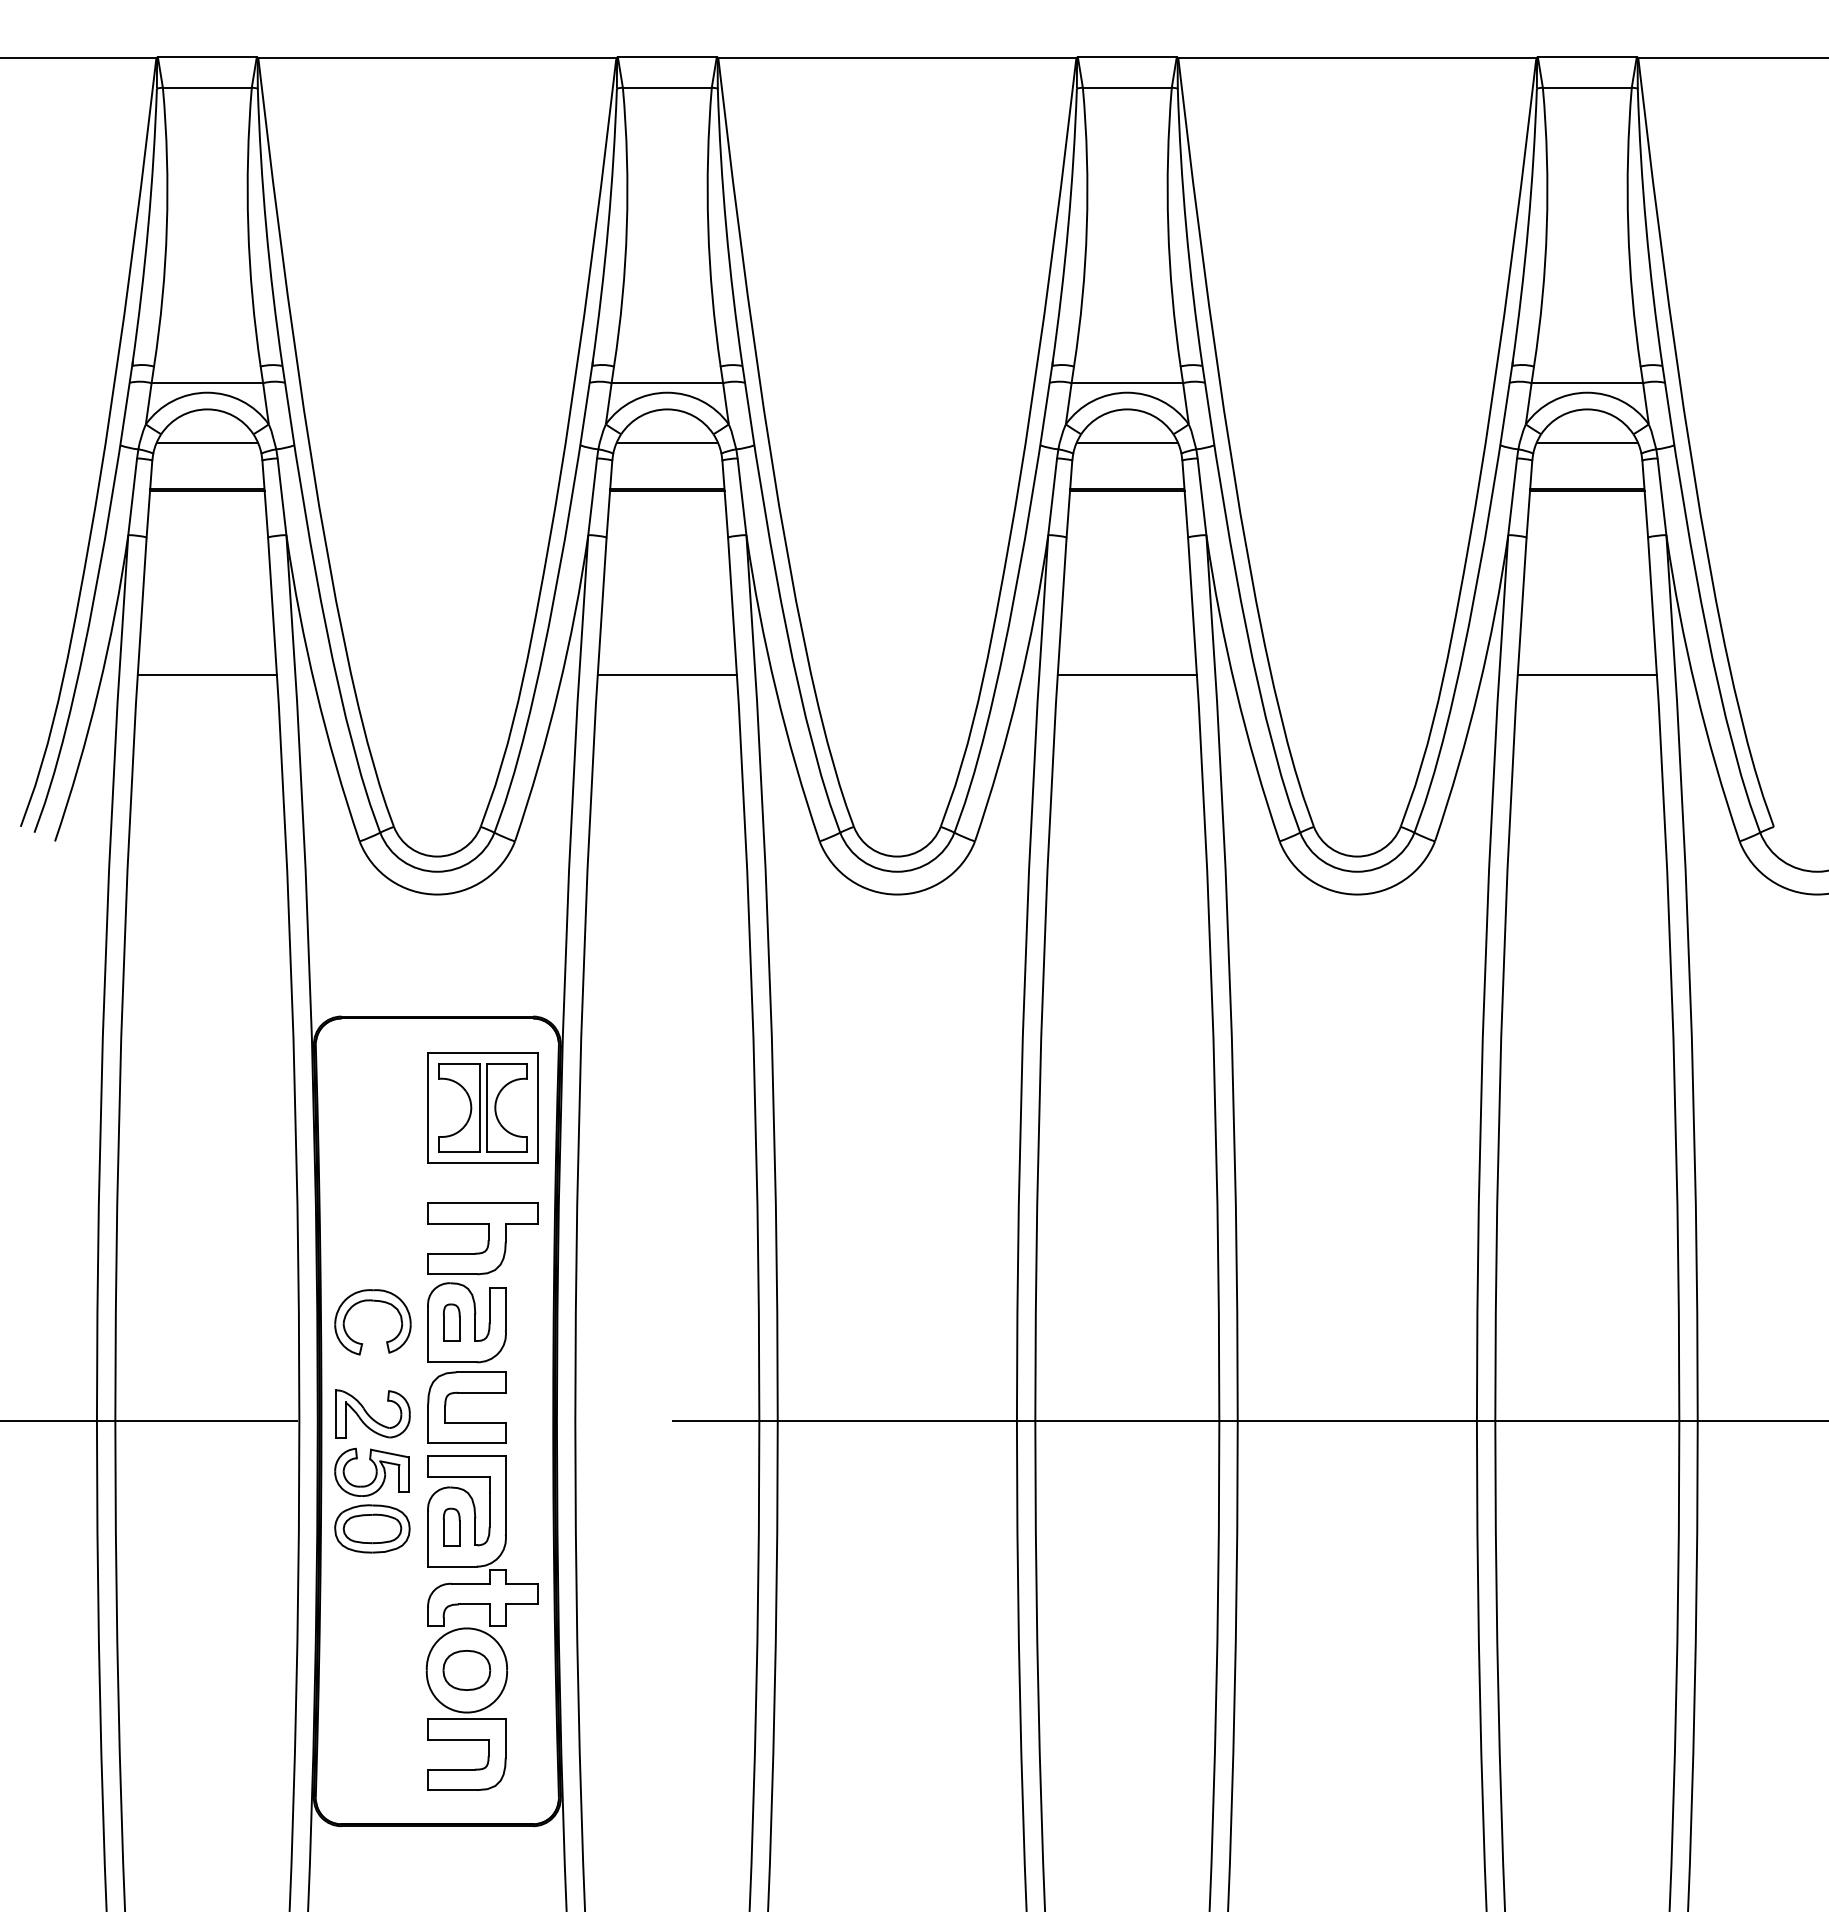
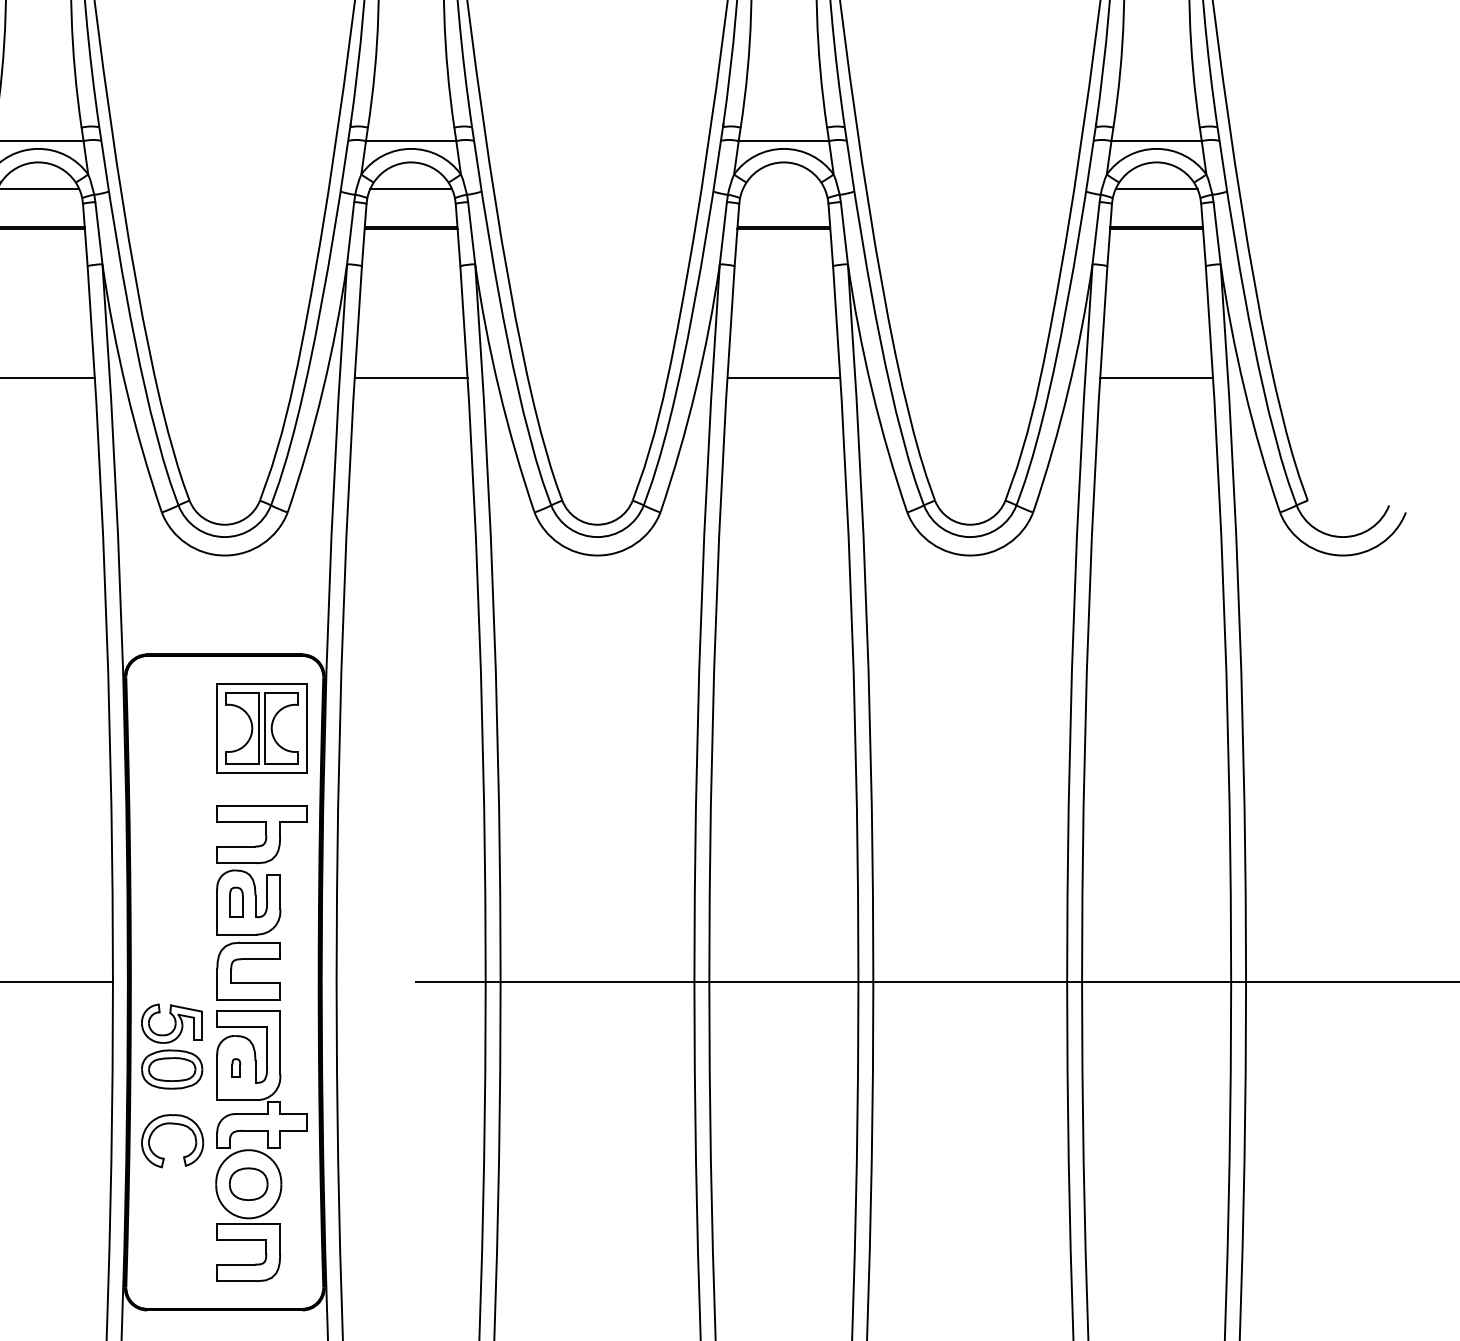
line: (1126, 442) -> (783, 189), removed
part: (372, 1301) -> (172, 1124), moved
part: (372, 1413) -> (172, 976), removed
part: (451, 1526) -> (236, 1067), size x0.6

